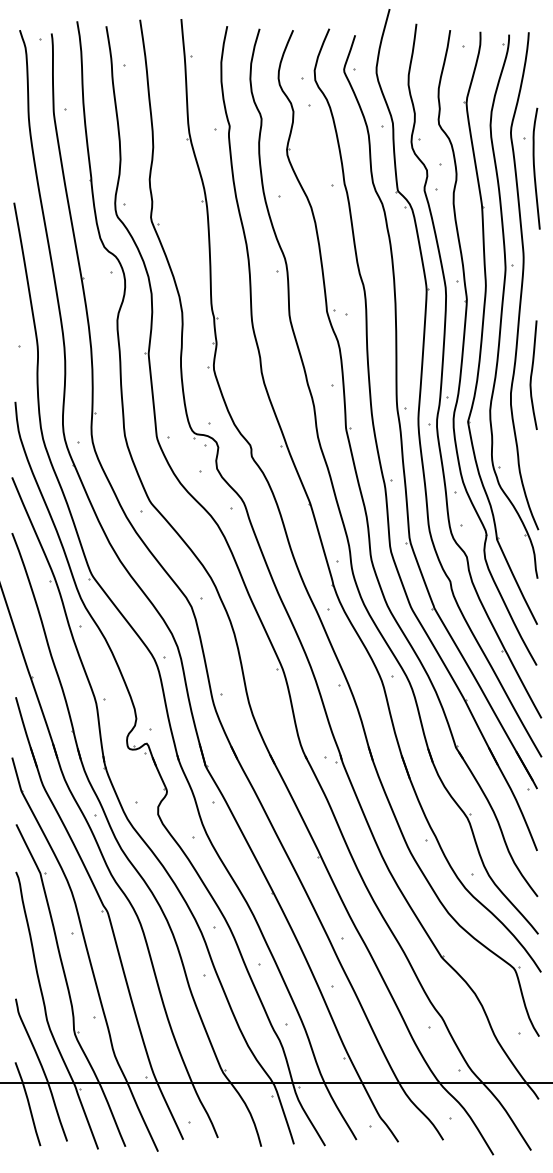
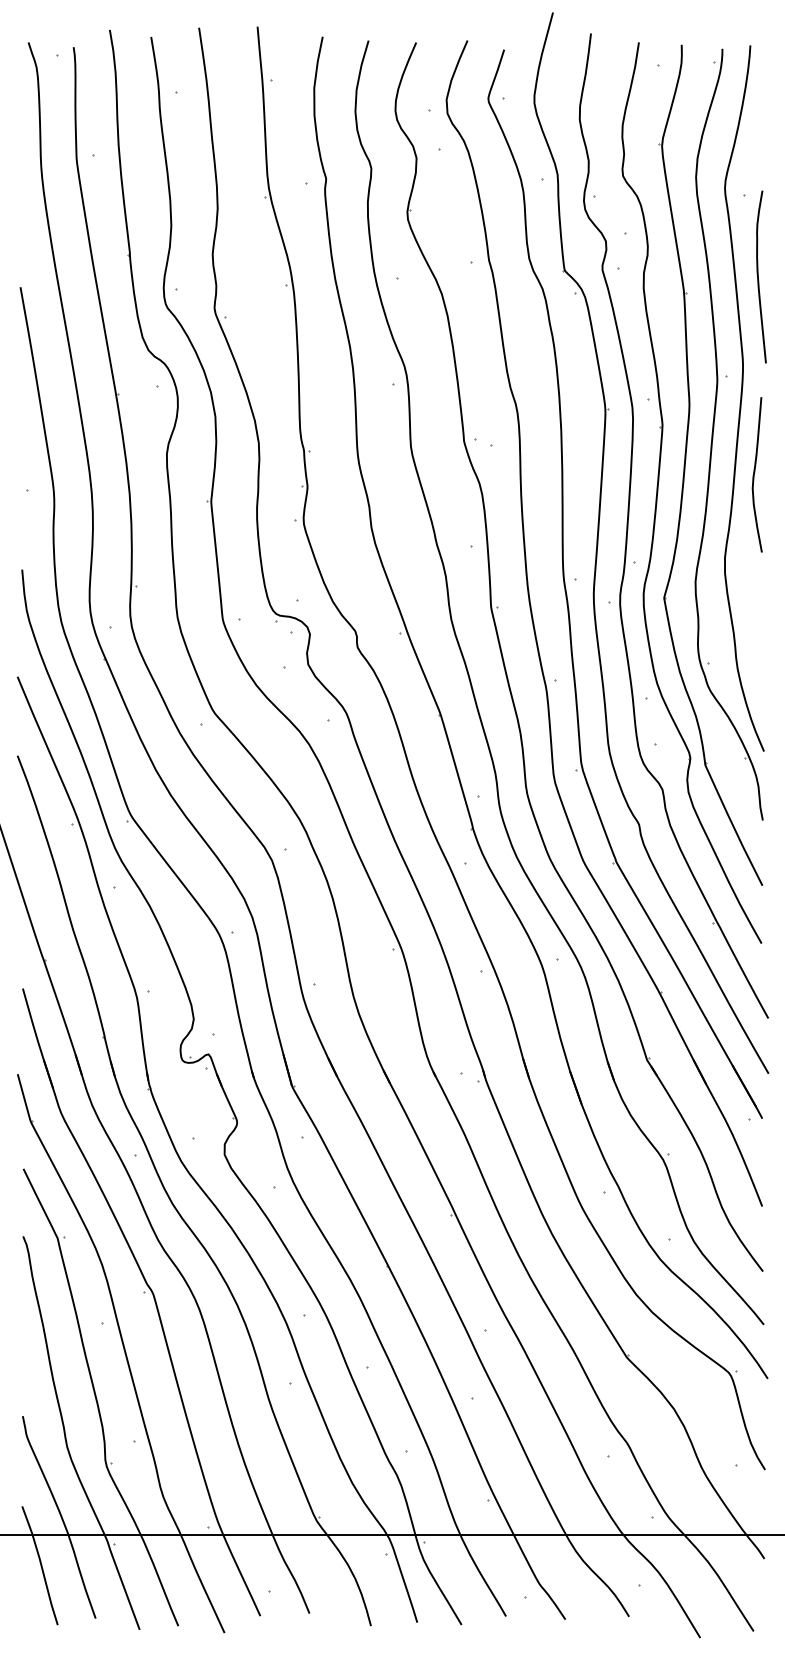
curve: (534, 168) -> (758, 276), moved
curve: (531, 374) -> (754, 474), moved

